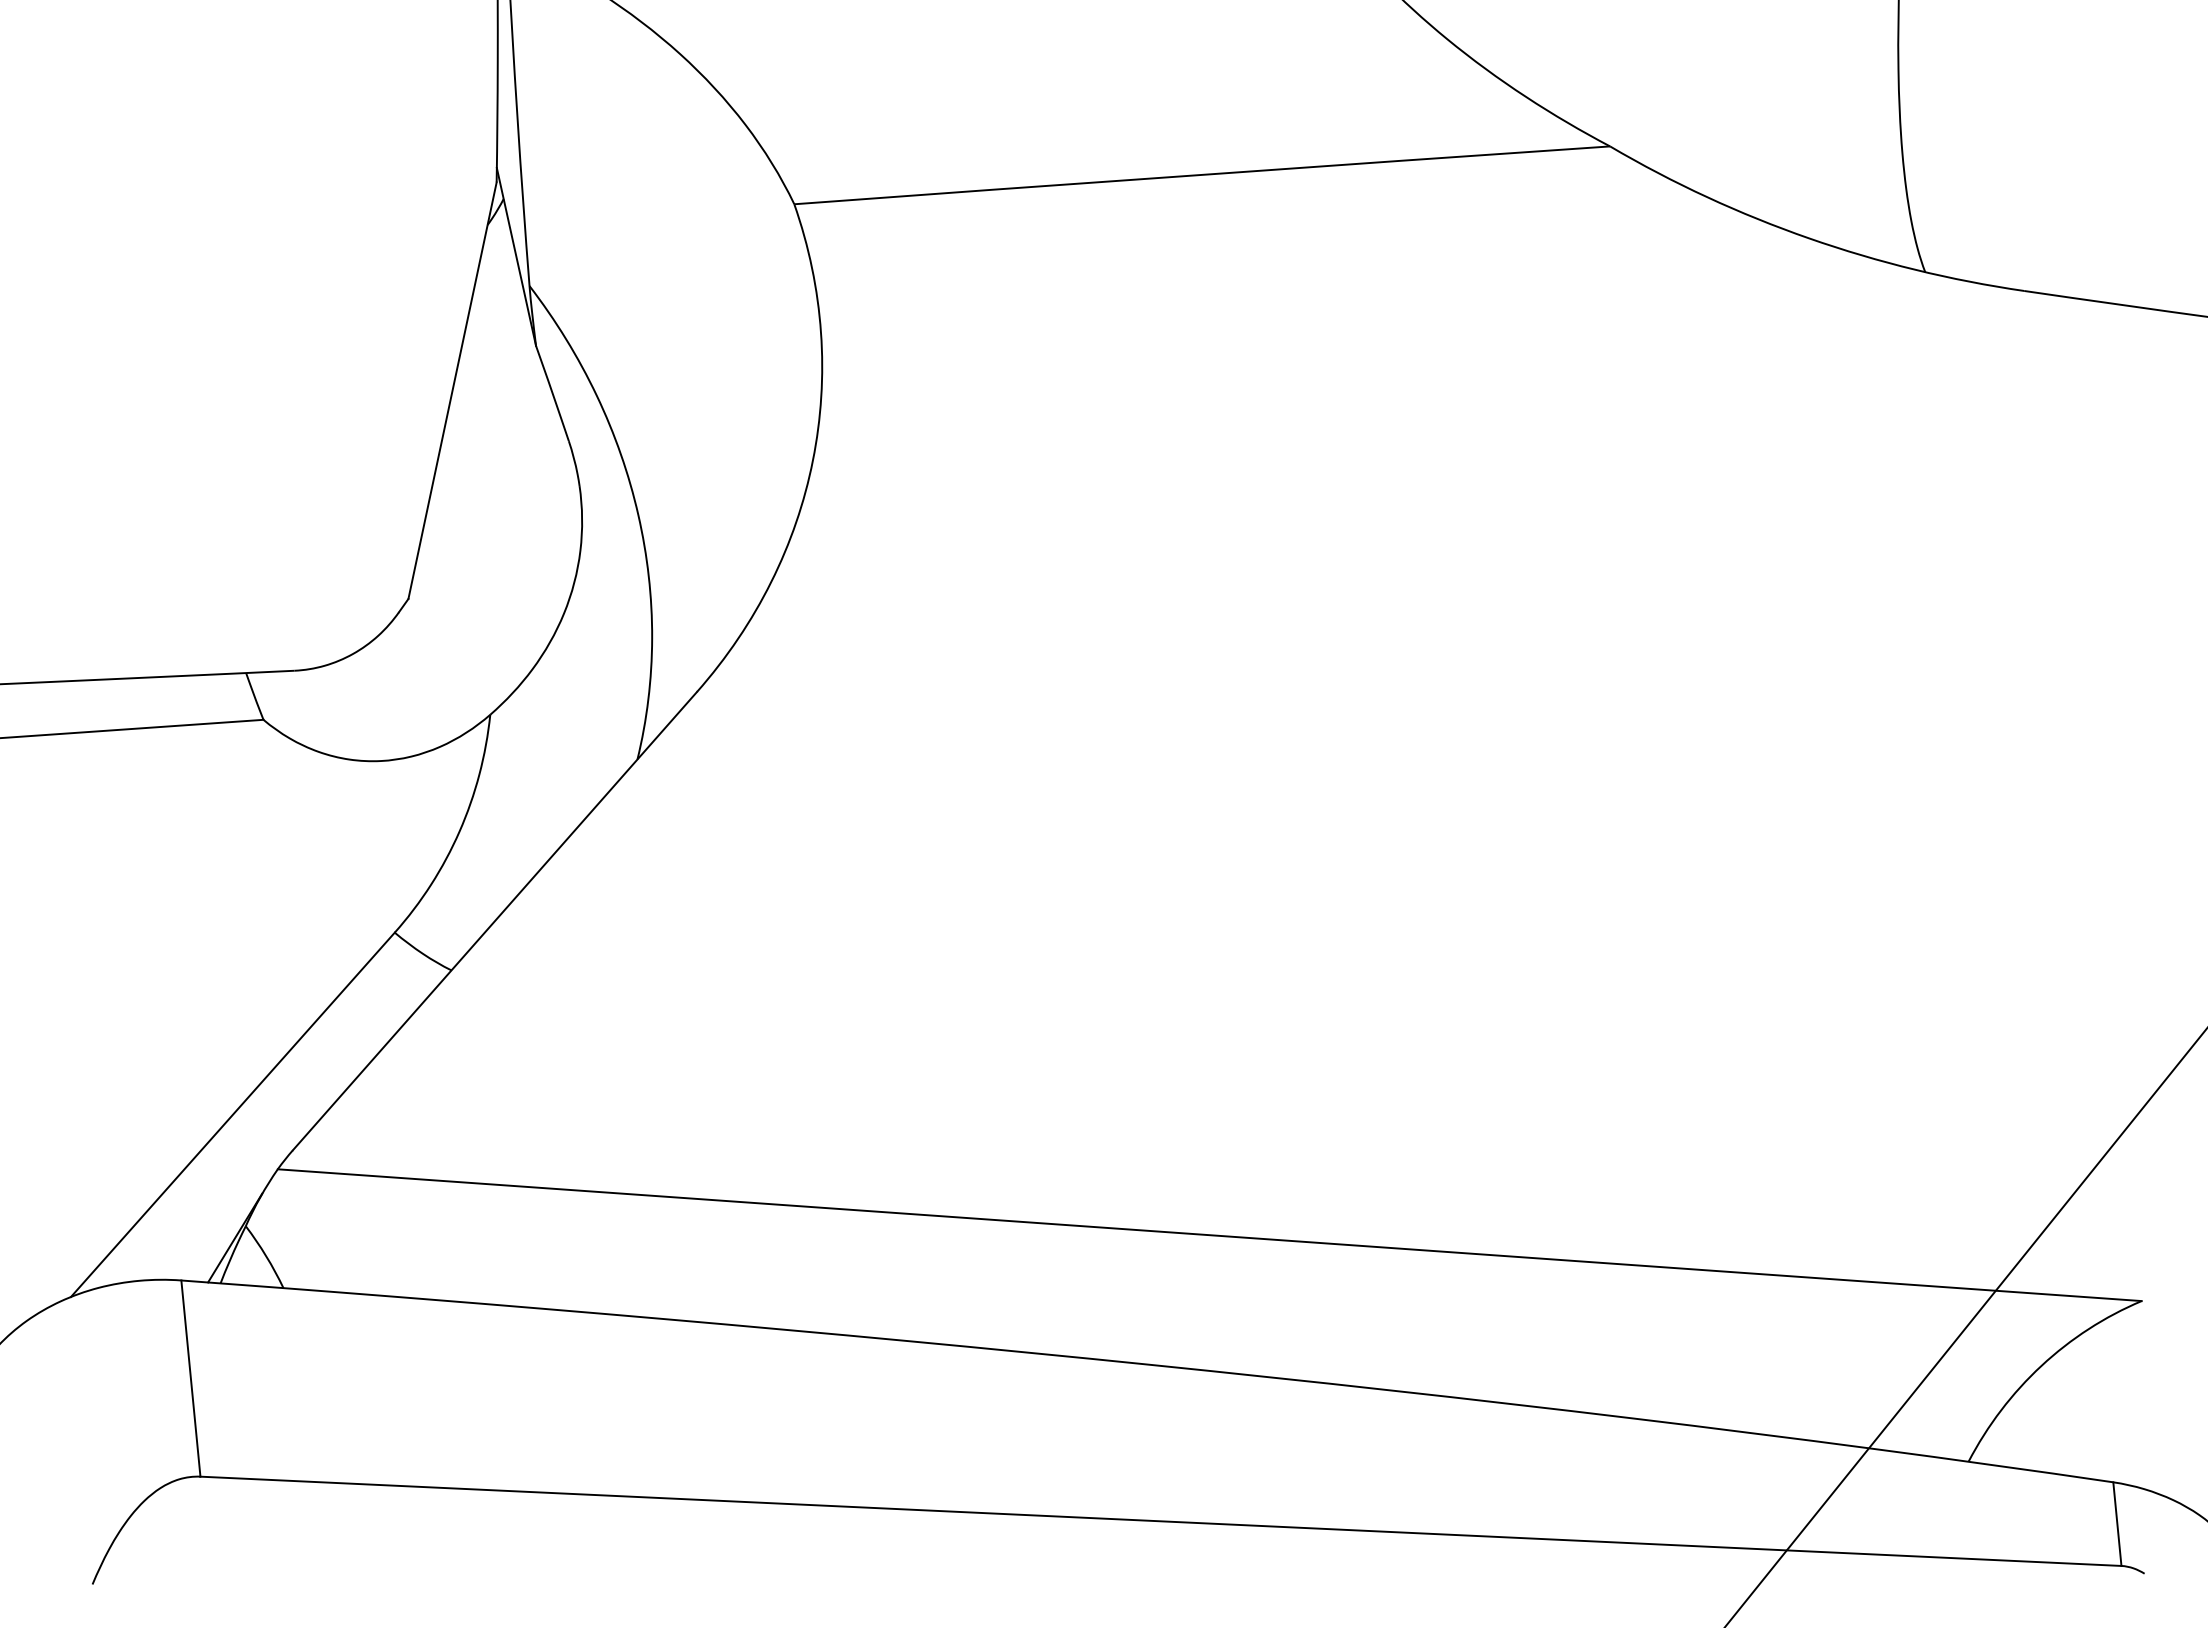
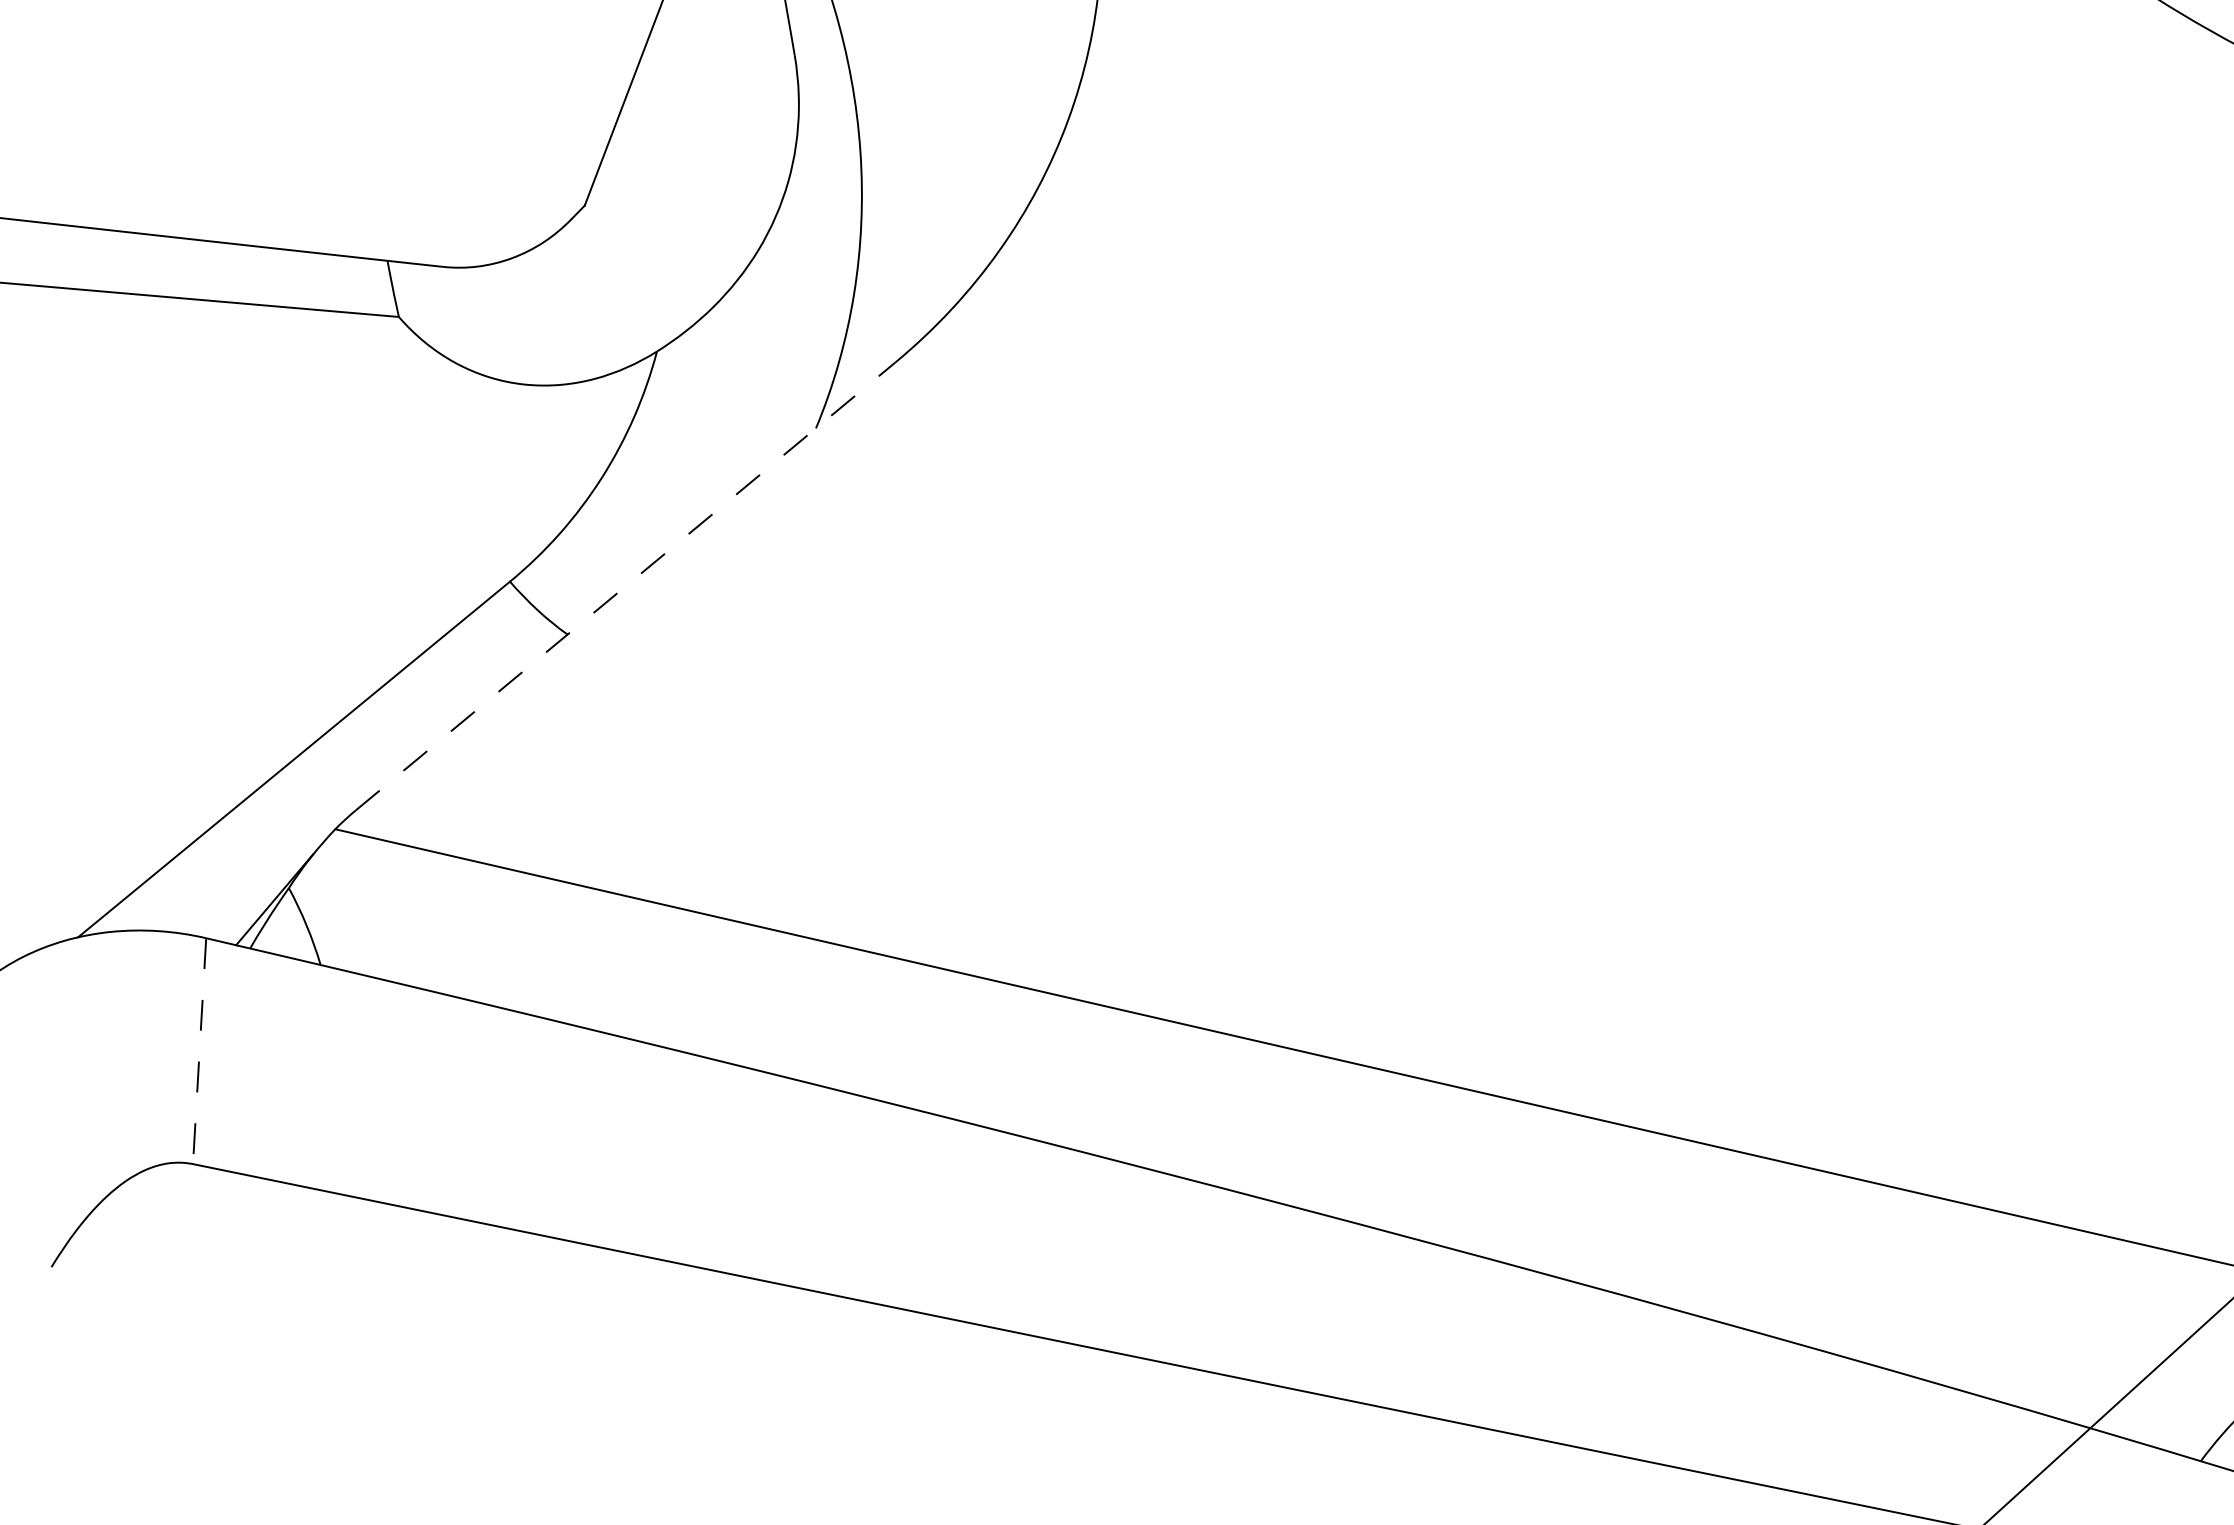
line: (495, 920) -> (626, 585), solid -> dashed
line: (190, 1378) -> (199, 1051), solid -> dashed

